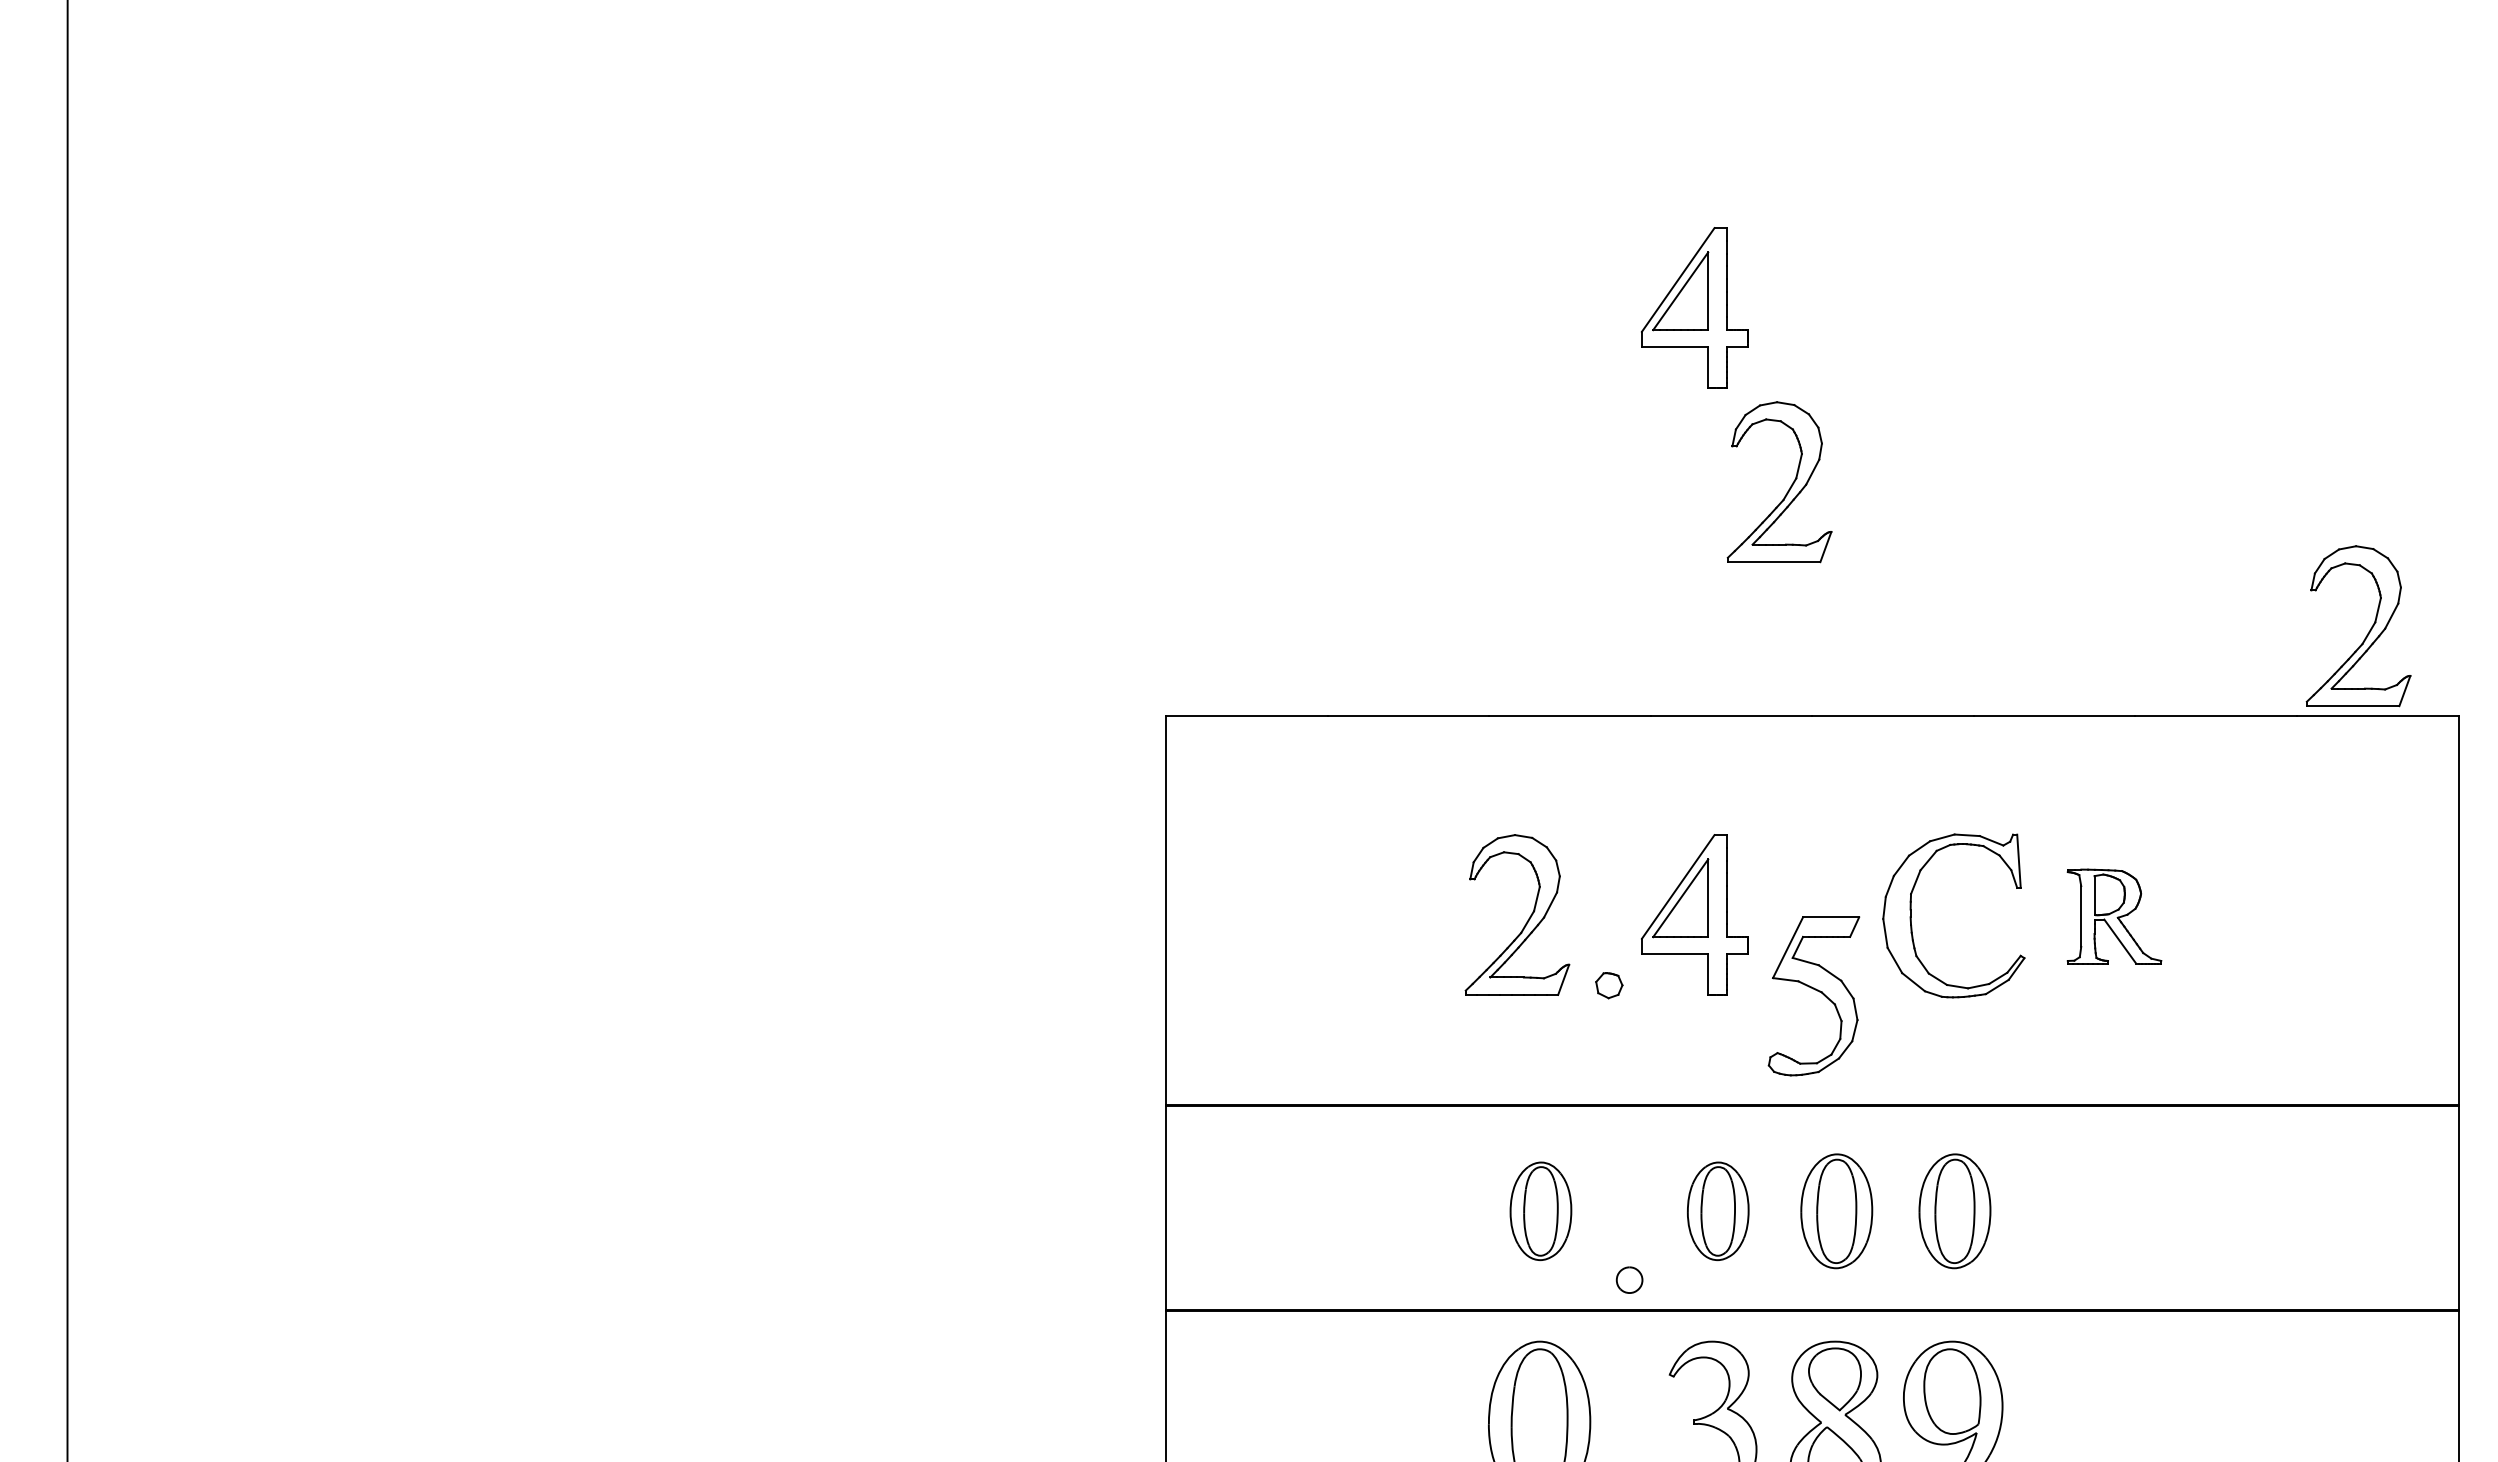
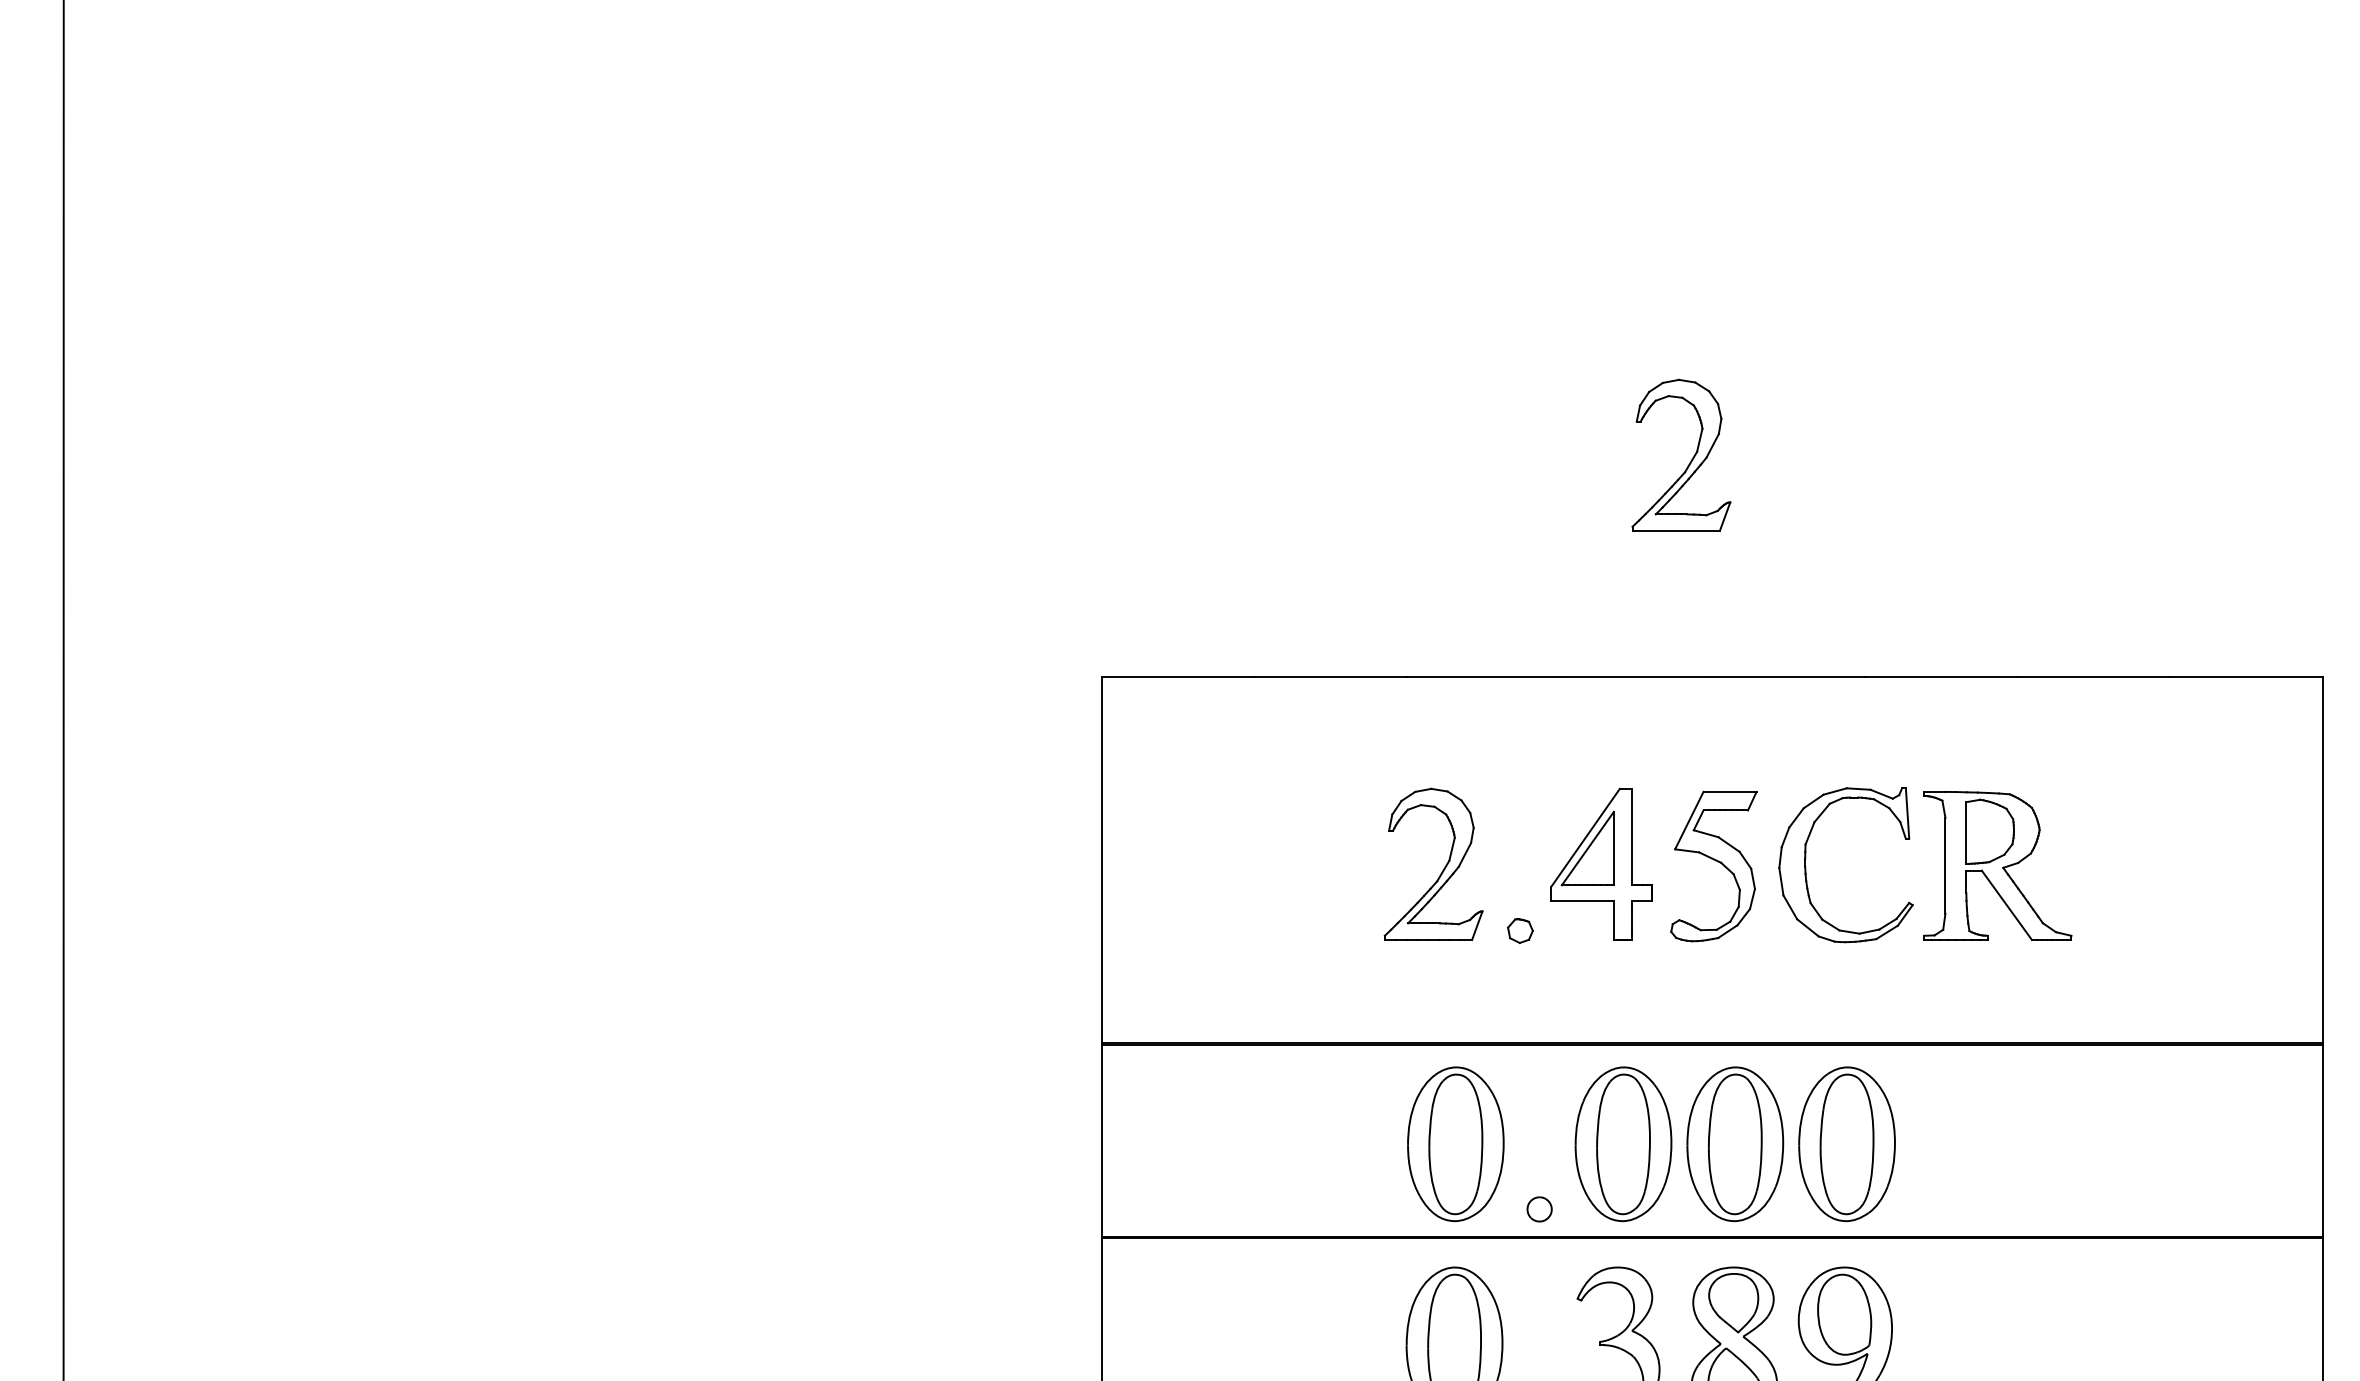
part: (1694, 307) -> (1600, 290), removed
part: (2368, 631) -> (2237, 596), removed
part: (2114, 916) -> (1997, 865), size x1.67
part: (1815, 990) -> (1715, 861), moved
part: (1540, 1211) -> (1455, 1144), size x1.67
part: (1717, 1211) -> (1622, 1144), size x1.67
part: (1836, 1211) -> (1735, 1144), size x1.43
part: (1954, 1211) -> (1846, 1144), size x1.43

